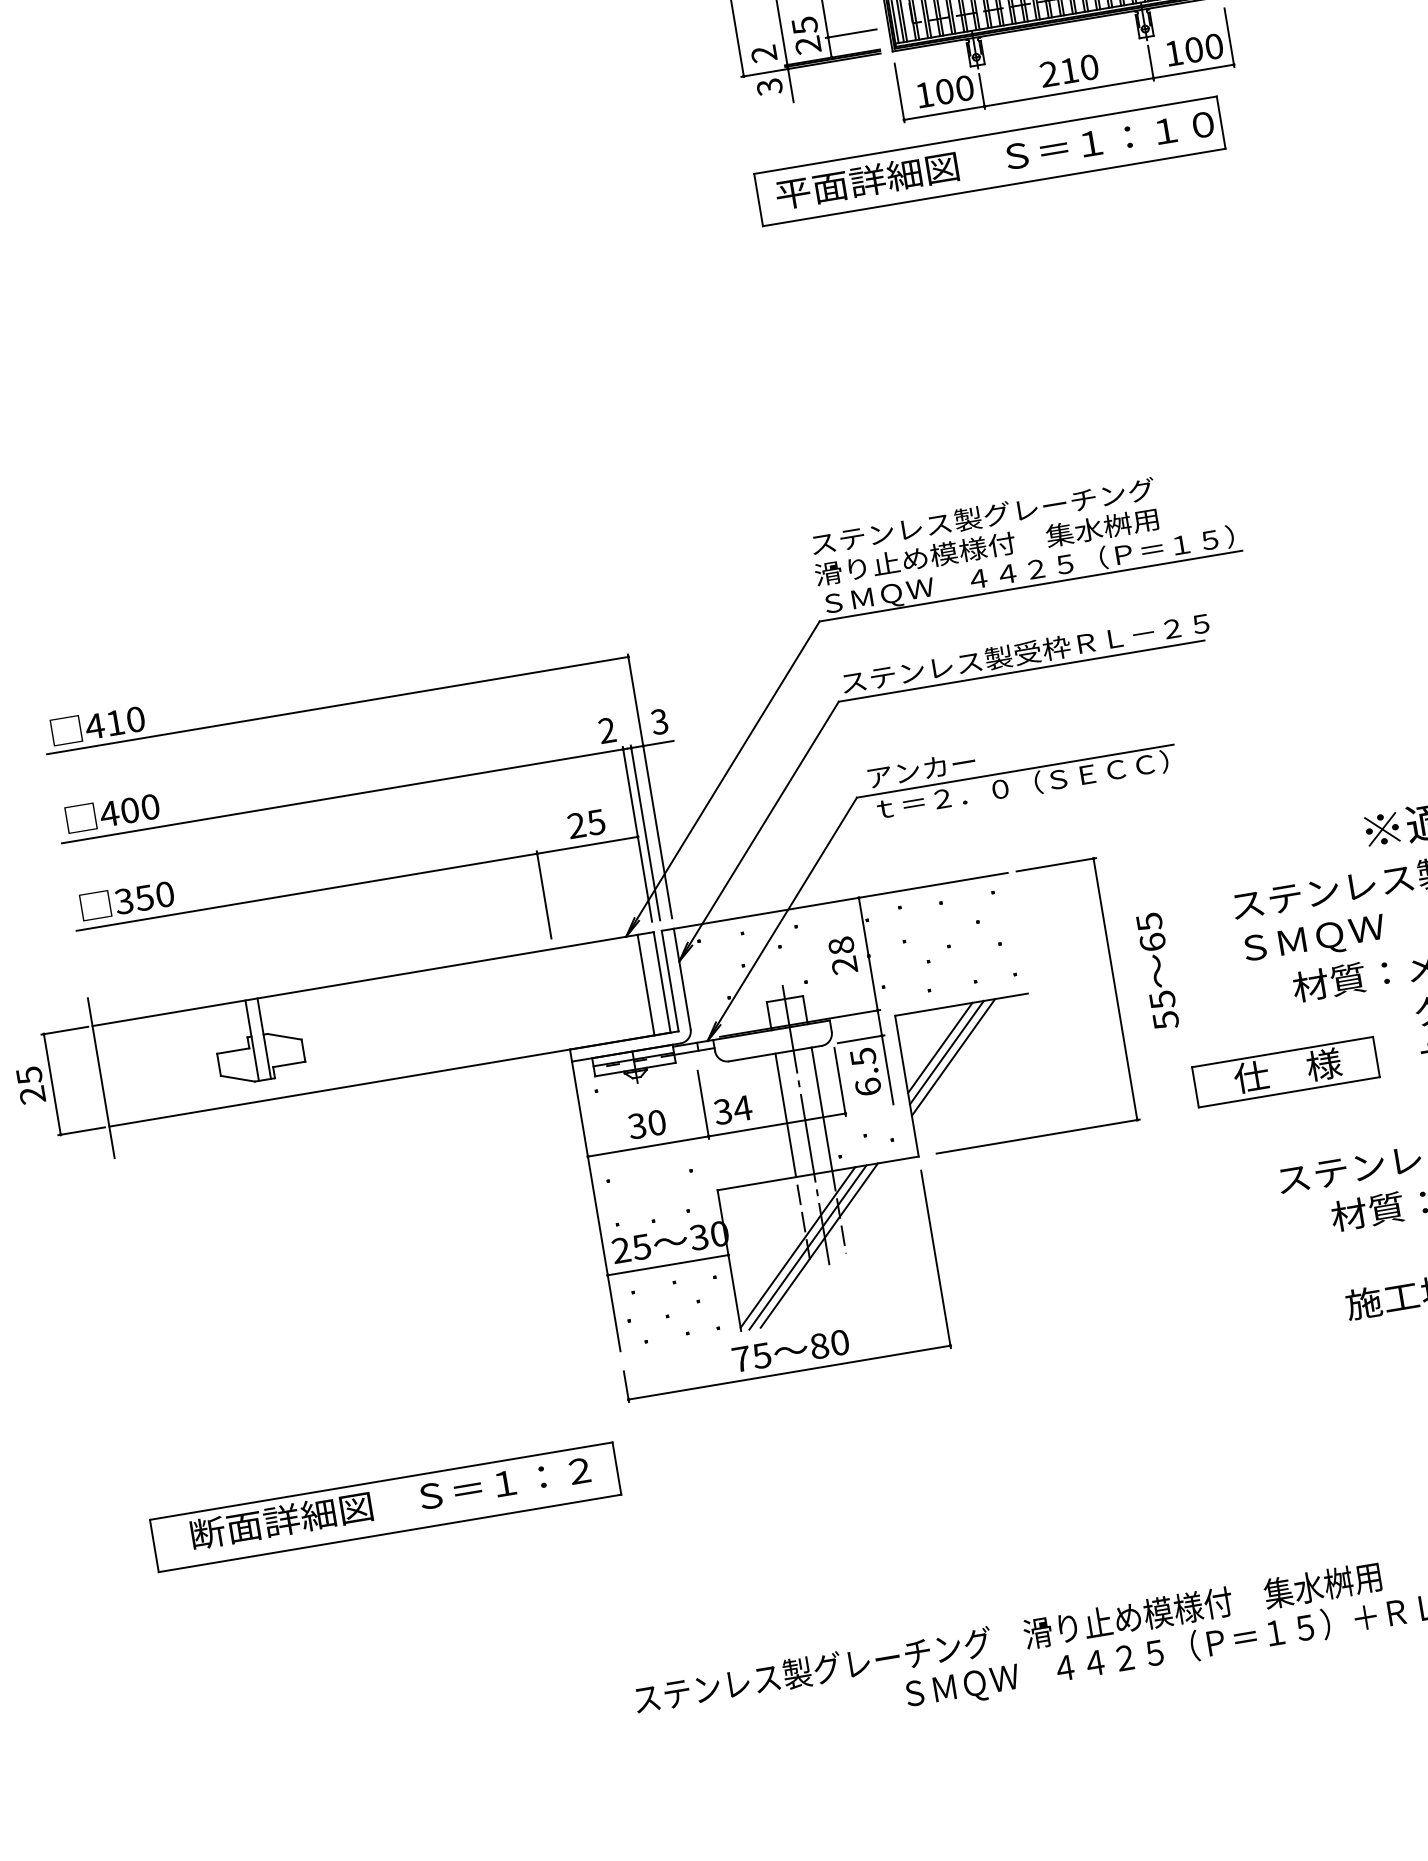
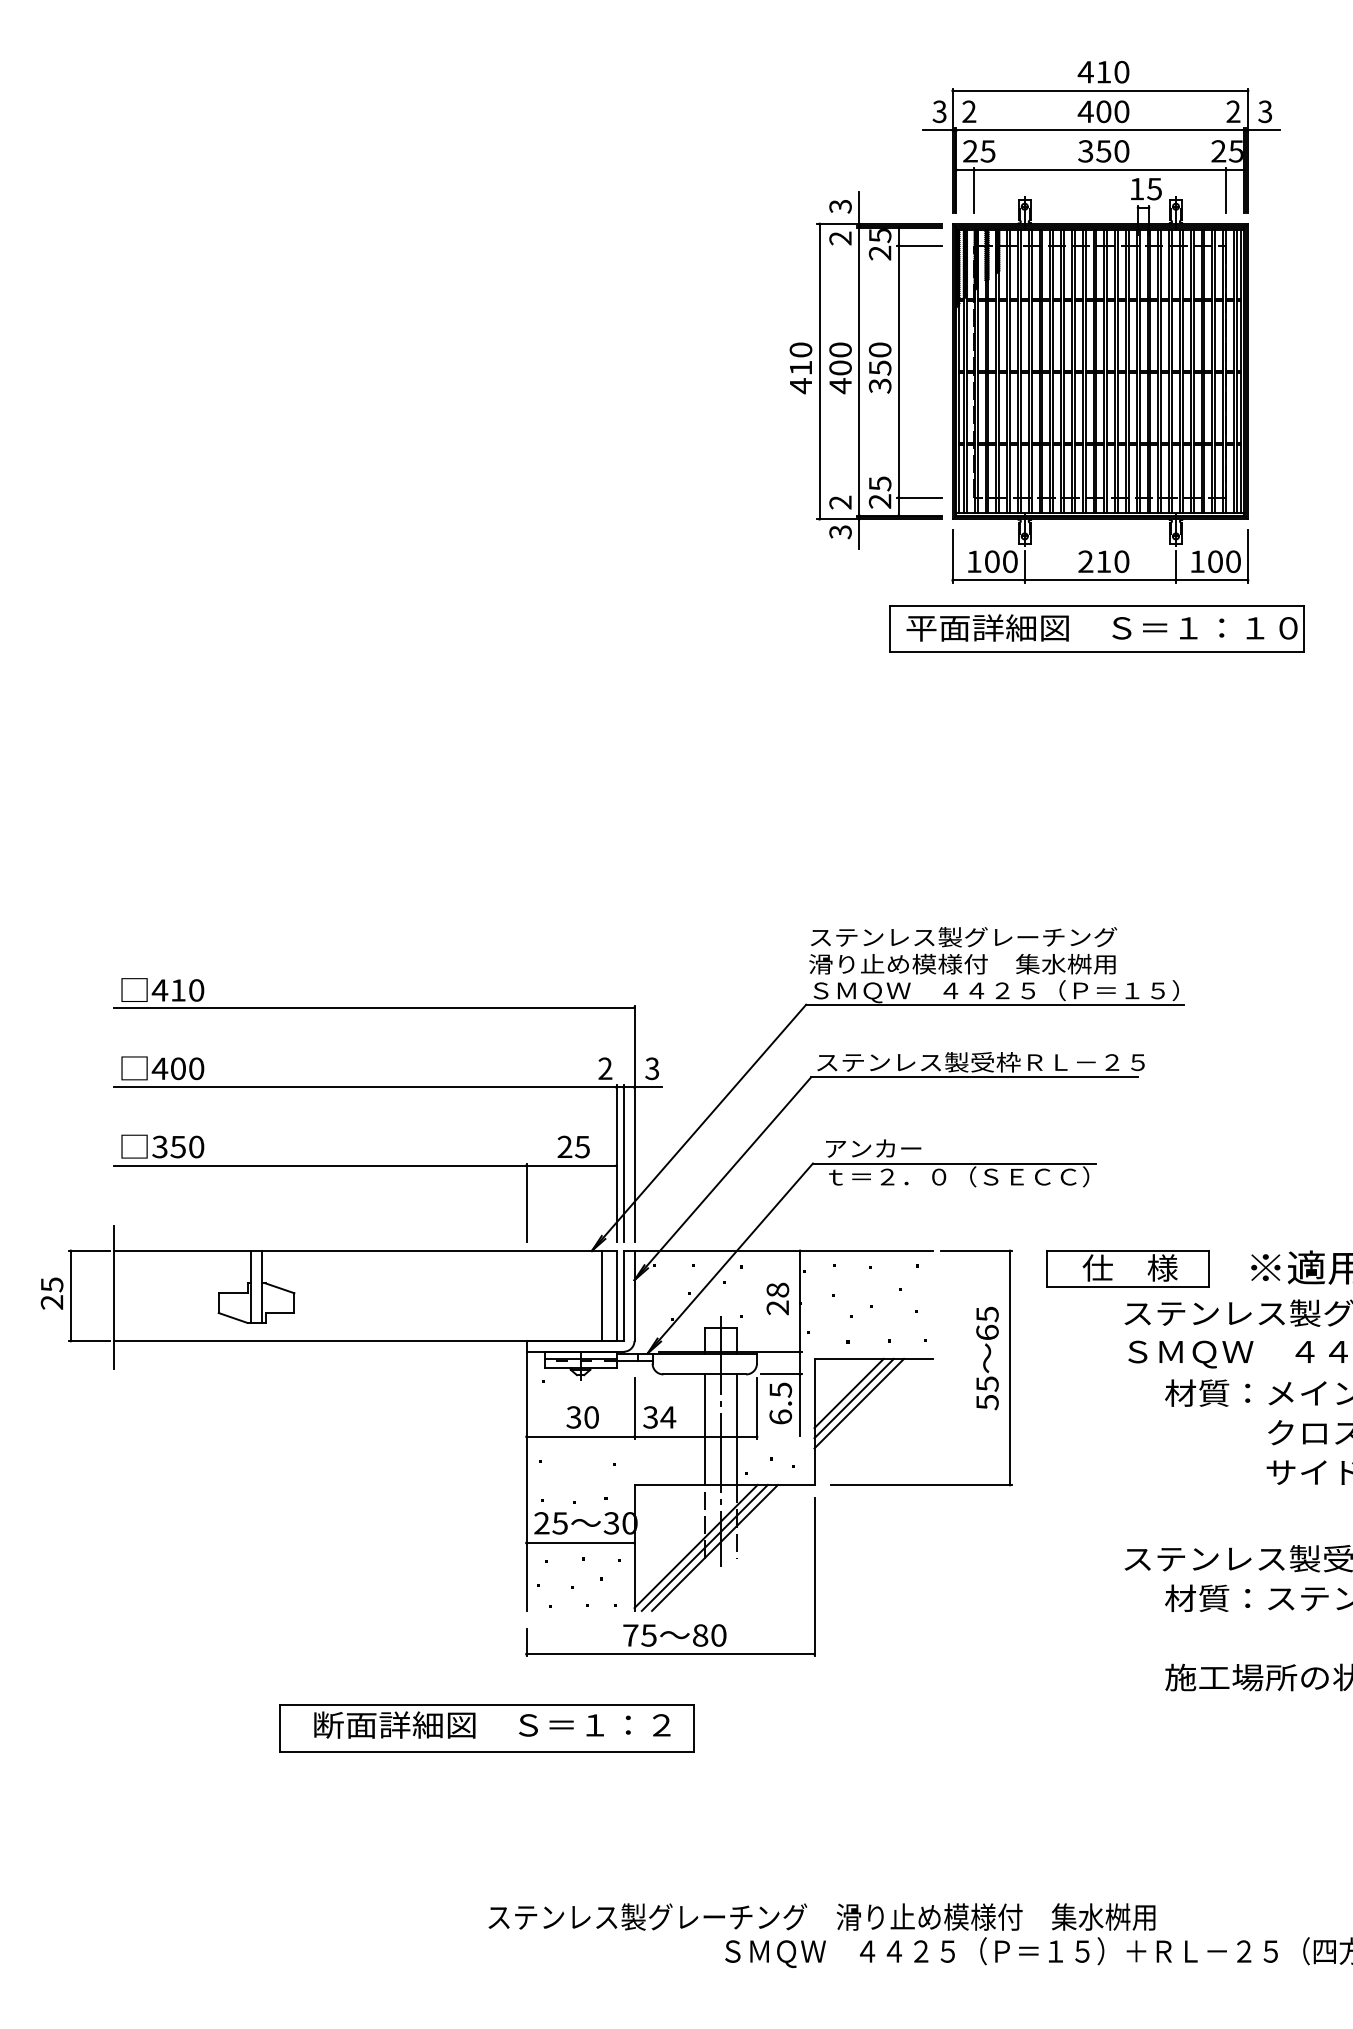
part: (988, 161) -> (1096, 628), moved
text: (1157, 971) -> (987, 1358), moved
part: (1284, 1071) -> (1127, 1268), moved
part: (384, 1507) -> (486, 1728), moved

